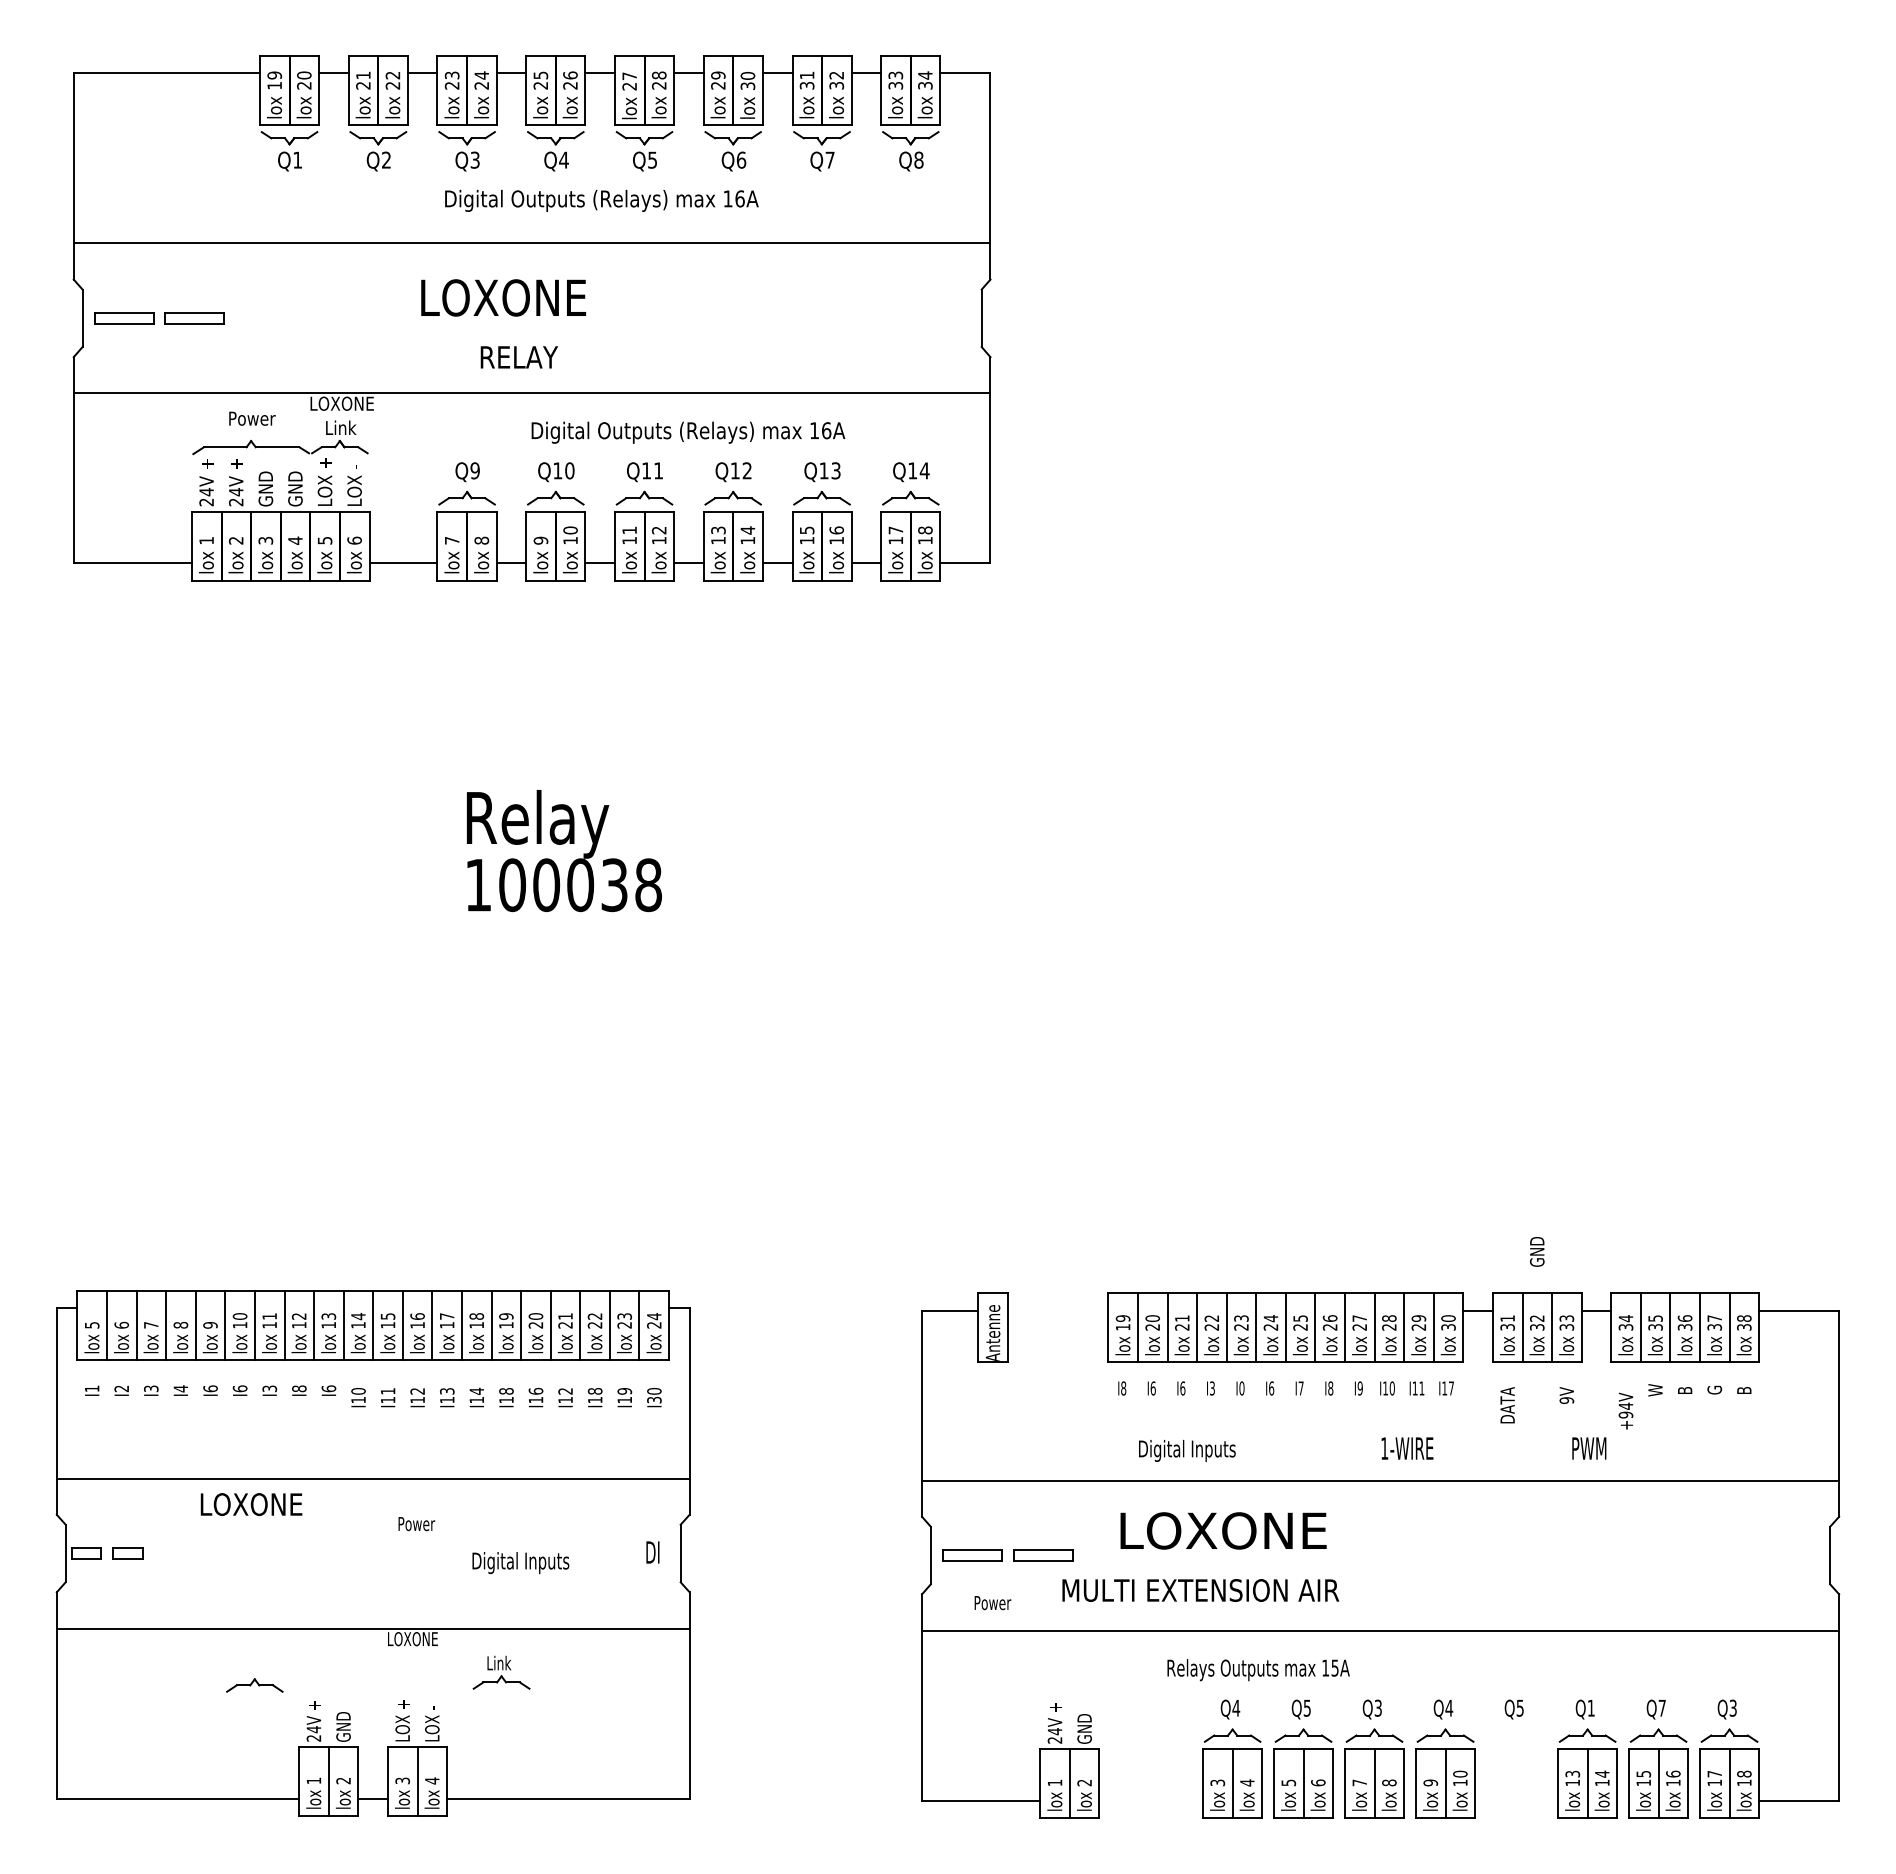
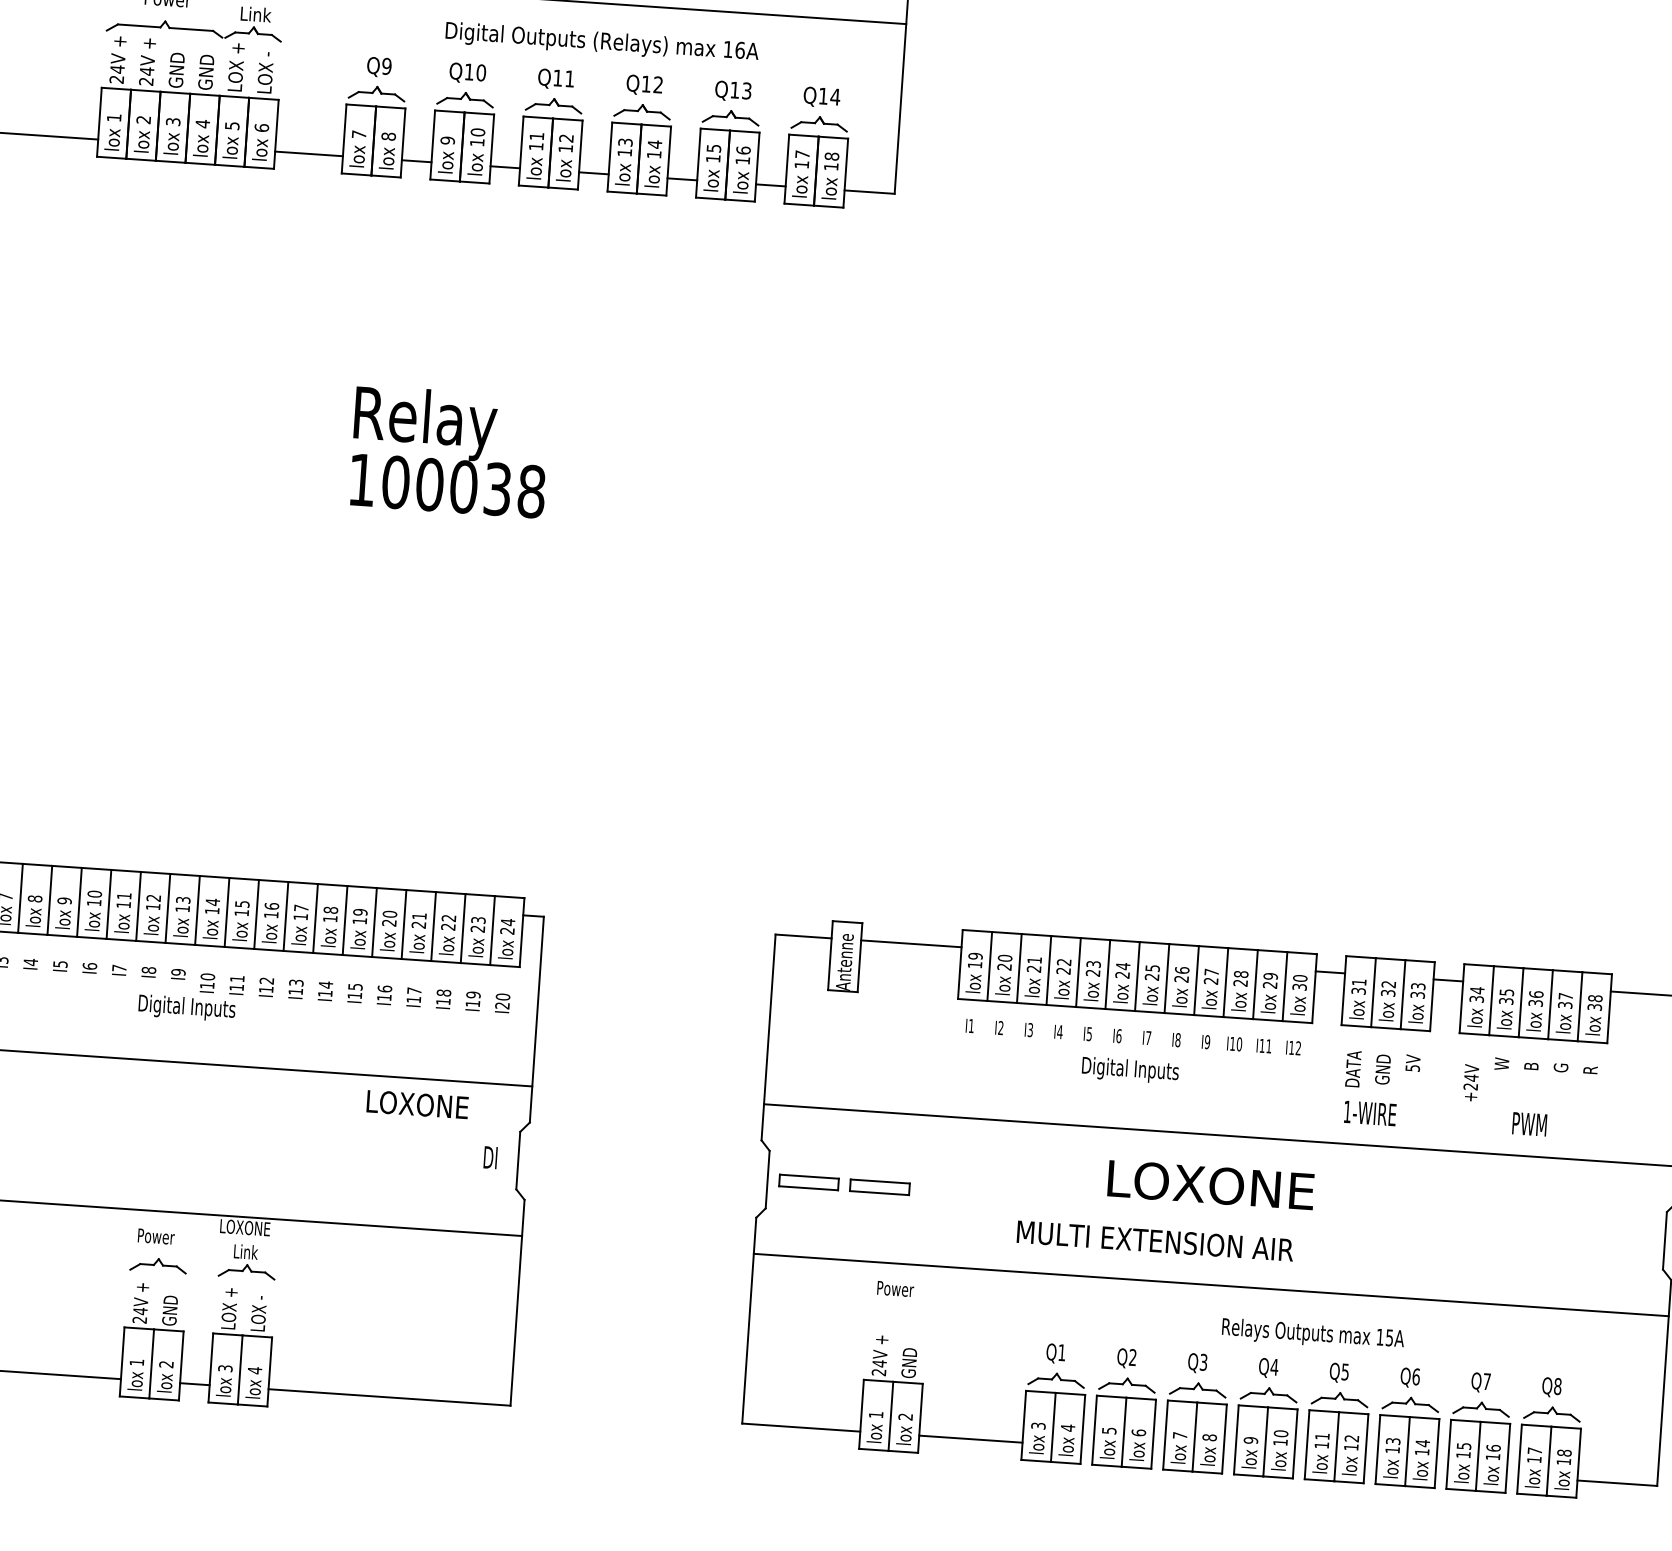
text: (1537, 1251) -> (1383, 1069), moved
line: (1057, 1310) -> (910, 943), added
text: (210, 1388) -> (60, 963), I6 -> I5
text: (269, 1388) -> (119, 968), I3 -> I7
text: (328, 1388) -> (178, 972), I6 -> I9
text: (1123, 1388) -> (971, 1026), I8 -> I1
text: (1152, 1388) -> (1000, 1028), I6 -> I2
text: (1182, 1388) -> (1030, 1030), I6 -> I3
text: (1212, 1388) -> (1060, 1032), I3 -> I4
text: (1241, 1388) -> (1088, 1034), I0 -> I5
text: (1451, 1388) -> (1298, 1048), I17 -> I12
text: (1744, 1389) -> (1590, 1069), B -> R
text: (506, 1391) -> (355, 987), I18 -> I15
text: (565, 1391) -> (414, 991), I12 -> I17
text: (654, 1399) -> (502, 1005), I30 -> I20
text: (1566, 1400) -> (1412, 1068), 9V -> 5V
text: (1625, 1414) -> (1470, 1086), +94V -> +24V
text: (1407, 1448) -> (1370, 1113), moved
text: (1589, 1448) -> (1529, 1124), moved
text: (1187, 1450) -> (1130, 1070), moved
text: (251, 1504) -> (417, 1104), moved
text: (416, 1524) -> (156, 1237), moved
text: (1223, 1530) -> (1211, 1184), moved
text: (520, 1563) -> (186, 1008), moved
text: (1200, 1590) -> (1155, 1241), moved
text: (992, 1603) -> (895, 1289), moved
text: (1258, 1670) -> (1313, 1335), moved
part: (501, 1672) -> (247, 1261), moved
part: (254, 1685) -> (158, 1265), moved
text: (1306, 1707) -> (1132, 1356), Q5 -> Q2
text: (1591, 1707) -> (1416, 1376), Q1 -> Q6
text: (1732, 1707) -> (1557, 1385), Q3 -> Q8
text: (1236, 1708) -> (1062, 1353), Q4 -> Q1
part: (1516, 1773) -> (1337, 1436), added
line: (1151, 1800) -> (971, 1439), added

